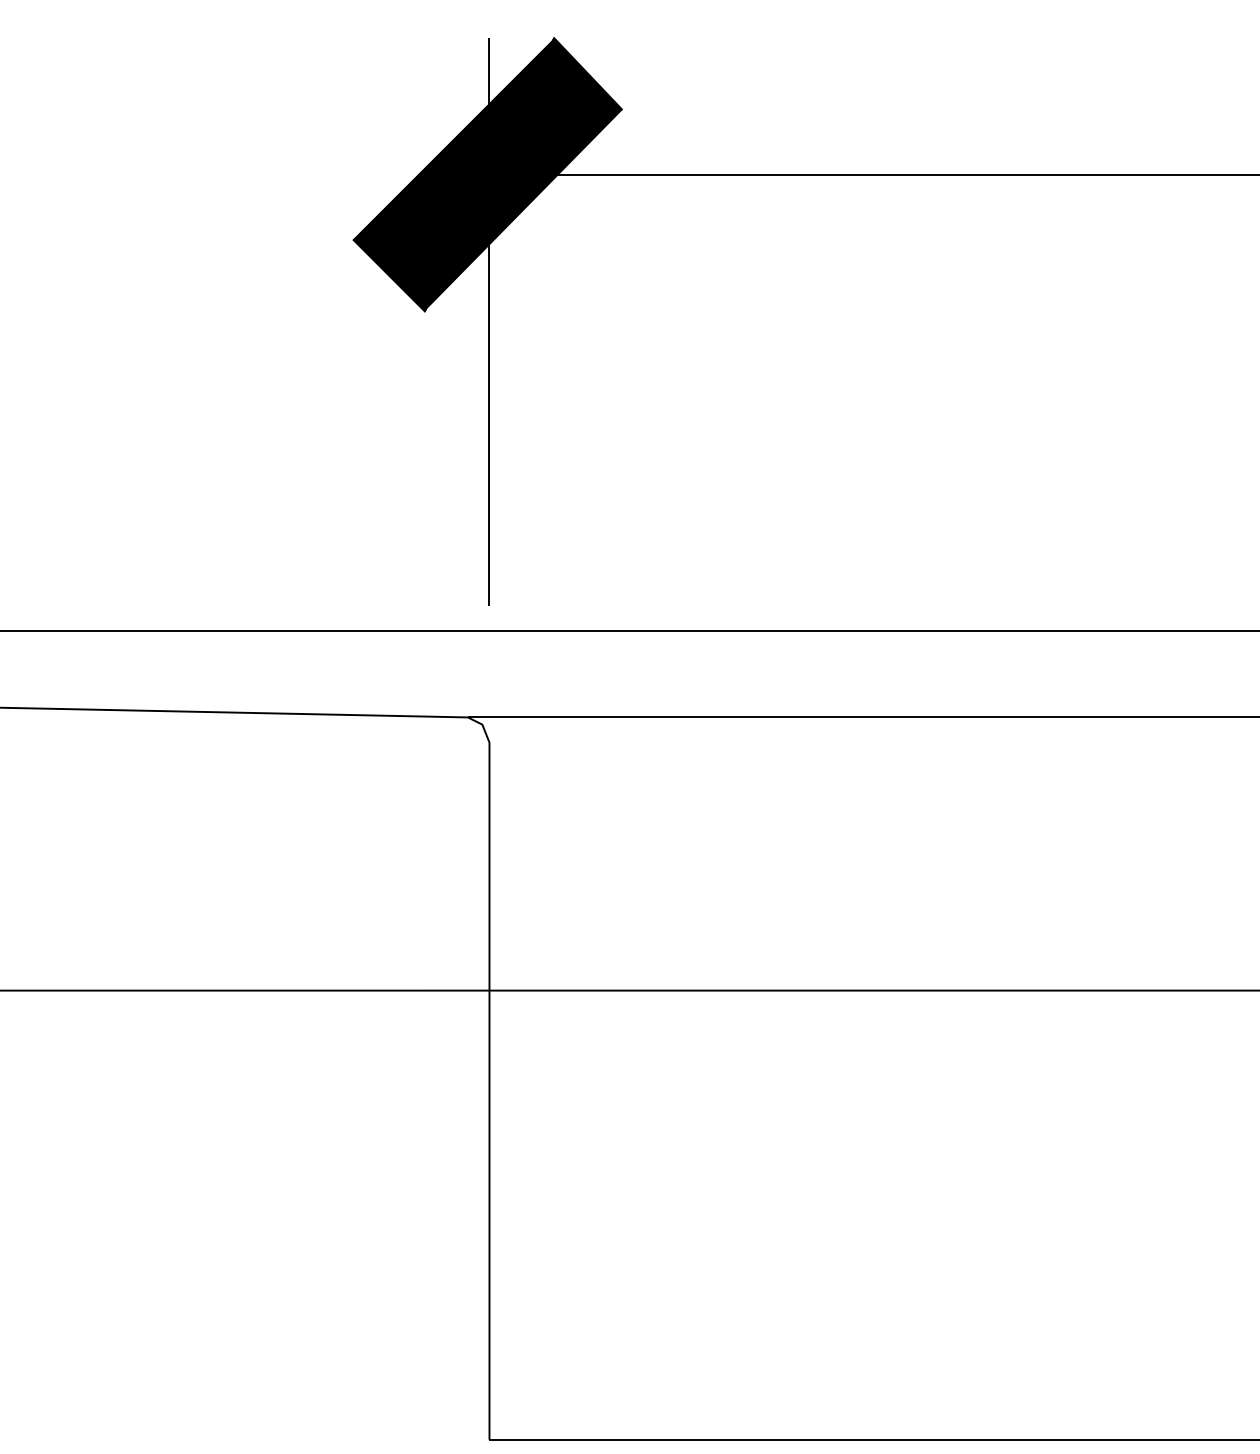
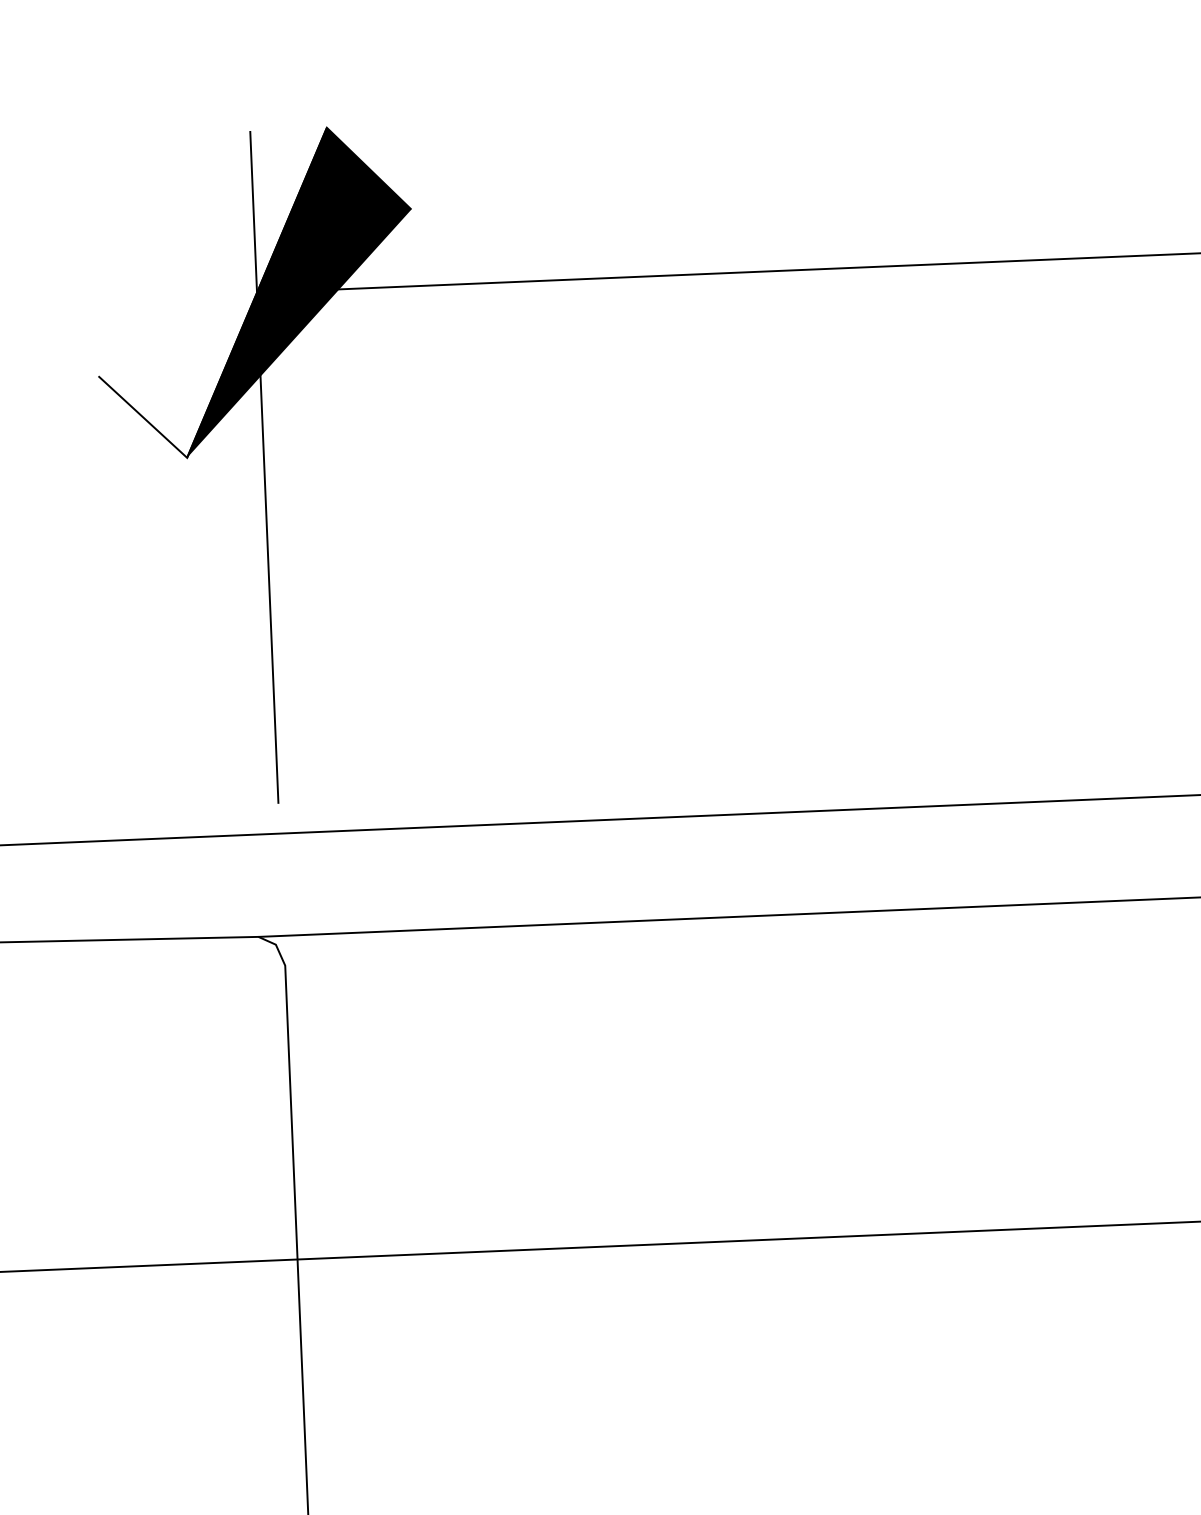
fill: (453, 174) -> (214, 294), removed

